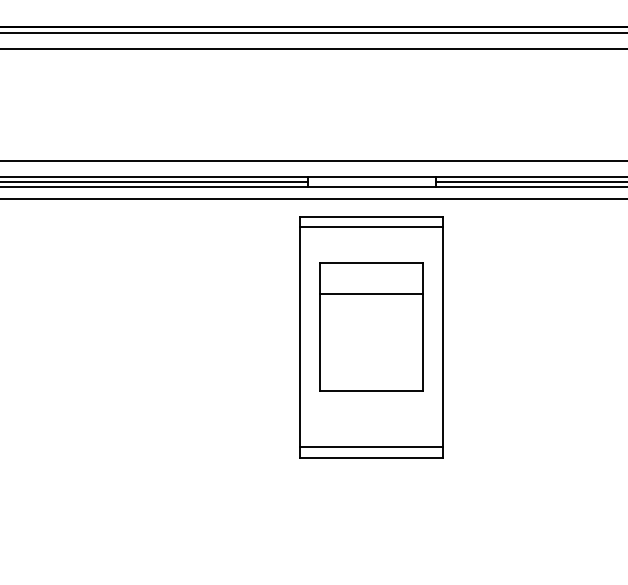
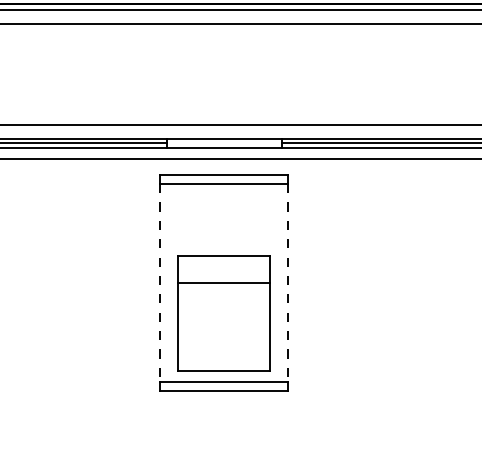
part: (371, 326) -> (224, 312), moved
line: (299, 337) -> (159, 282), solid -> dashed
line: (443, 337) -> (288, 282), solid -> dashed

